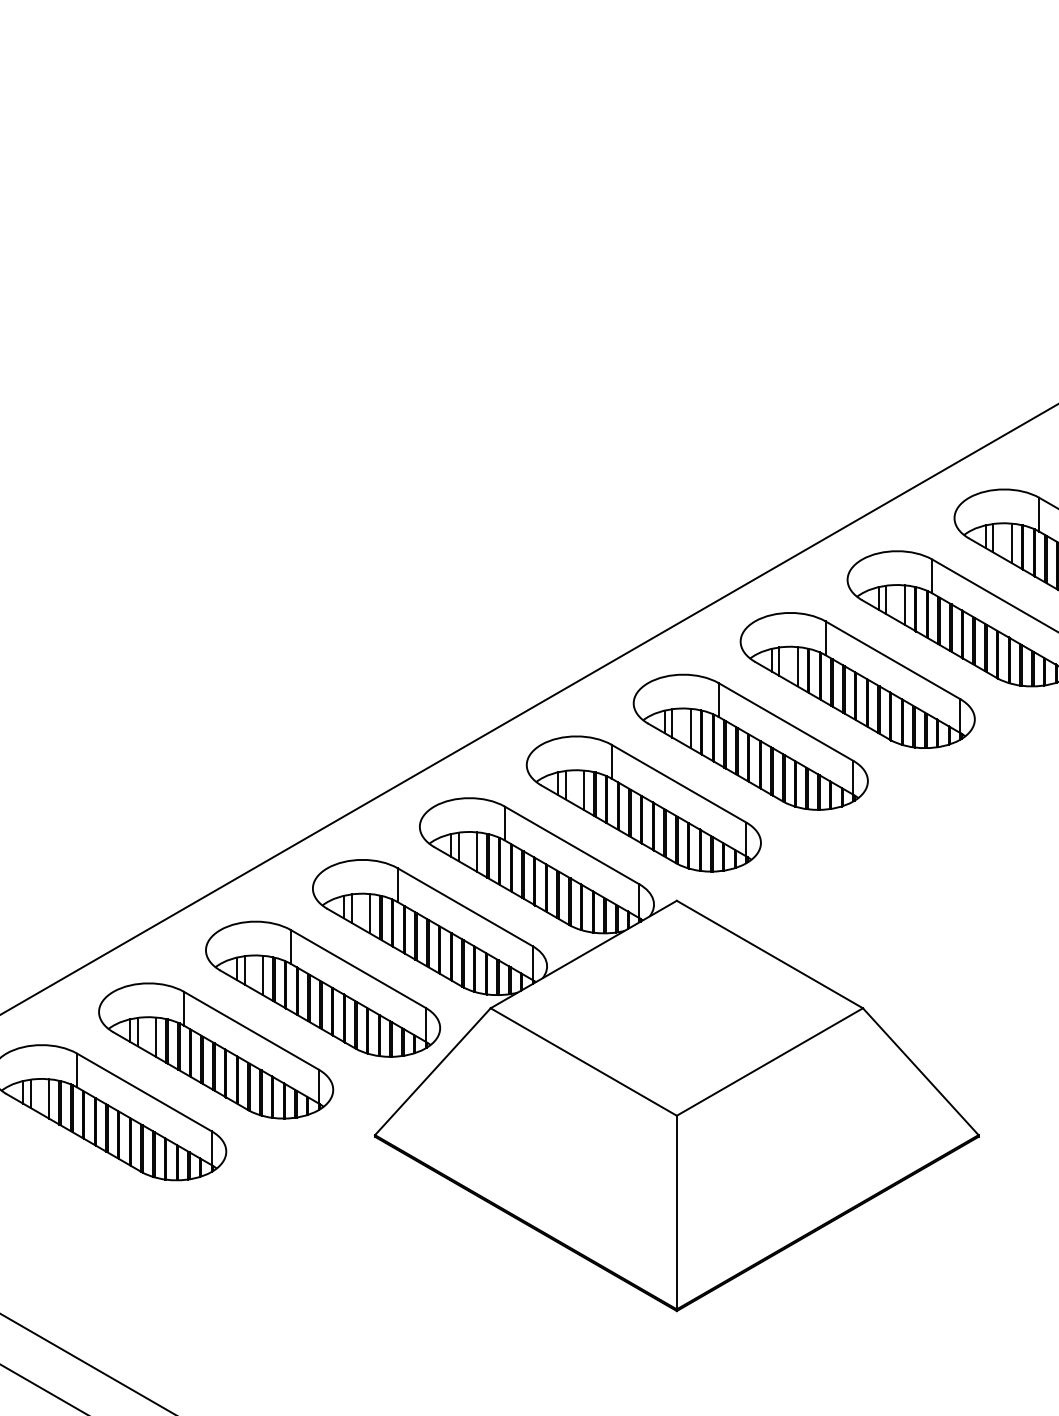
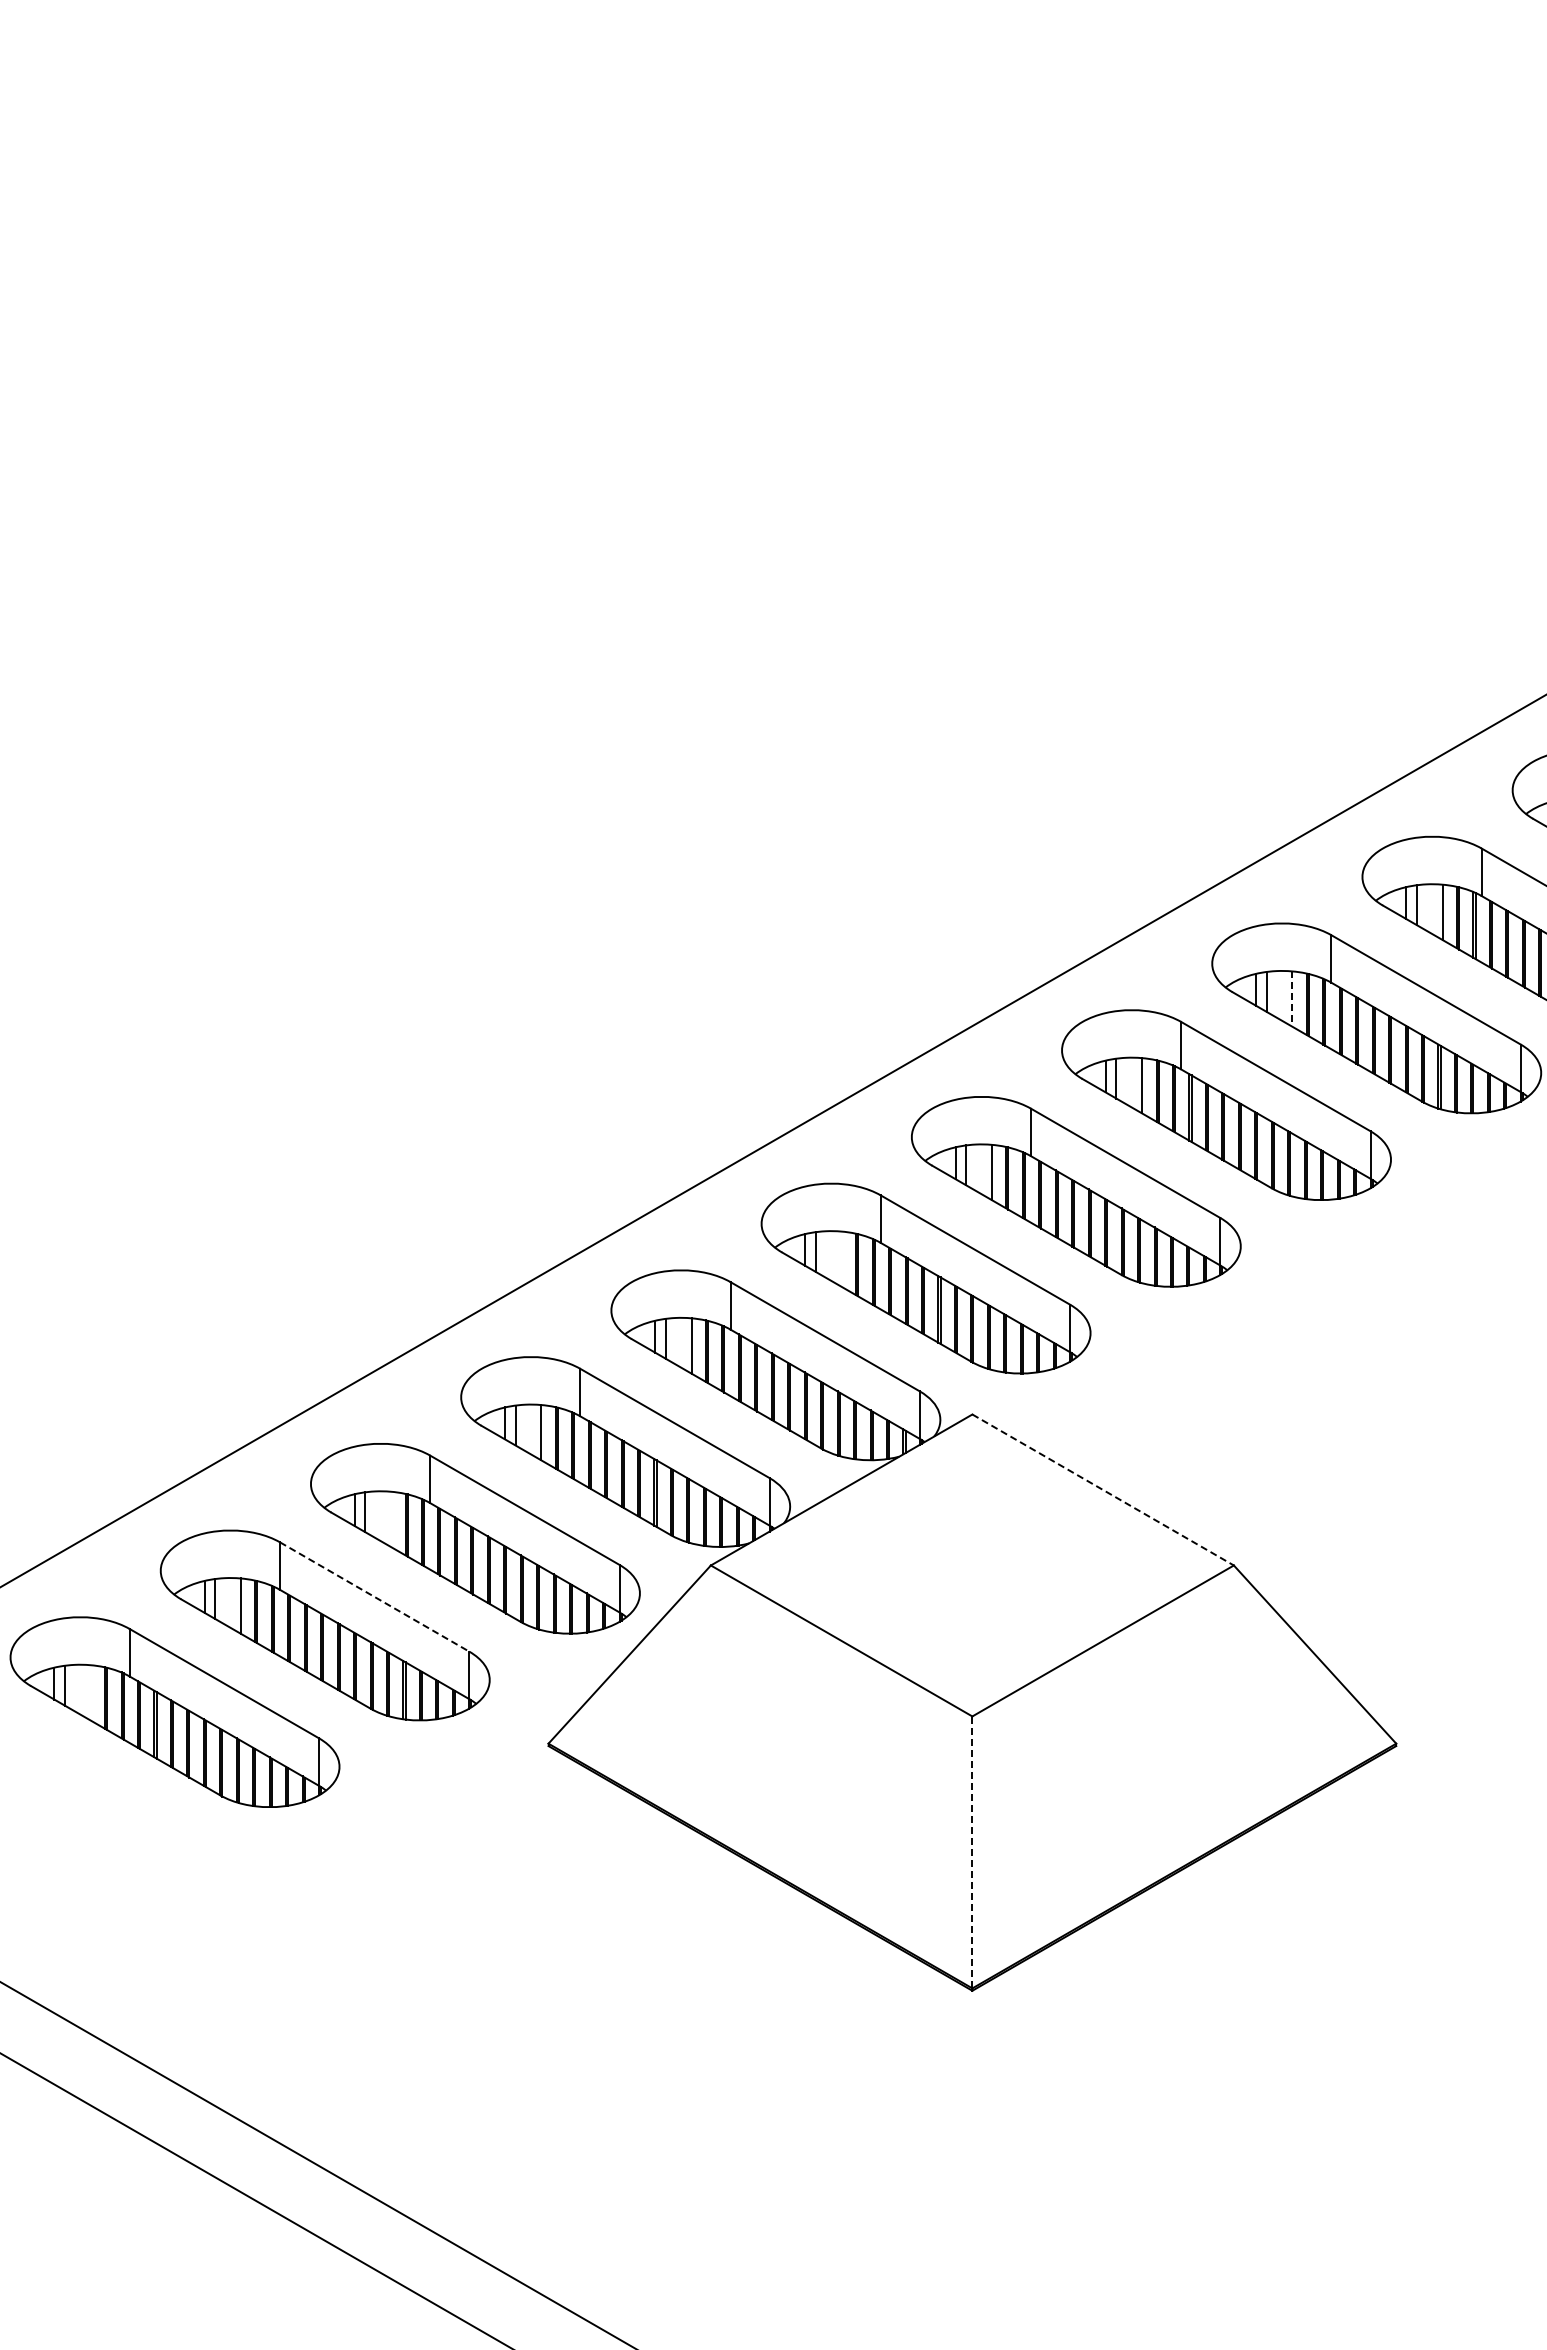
line: (904, 605) -> (1292, 999), solid -> dashed
line: (583, 789) -> (841, 1258), removed
line: (770, 954) -> (1103, 1489), solid -> dashed
line: (263, 975) -> (391, 1519), removed
line: (251, 1031) -> (375, 1597), solid -> dashed
line: (49, 1098) -> (90, 1692), removed
line: (676, 1212) -> (972, 1852), solid -> dashed

